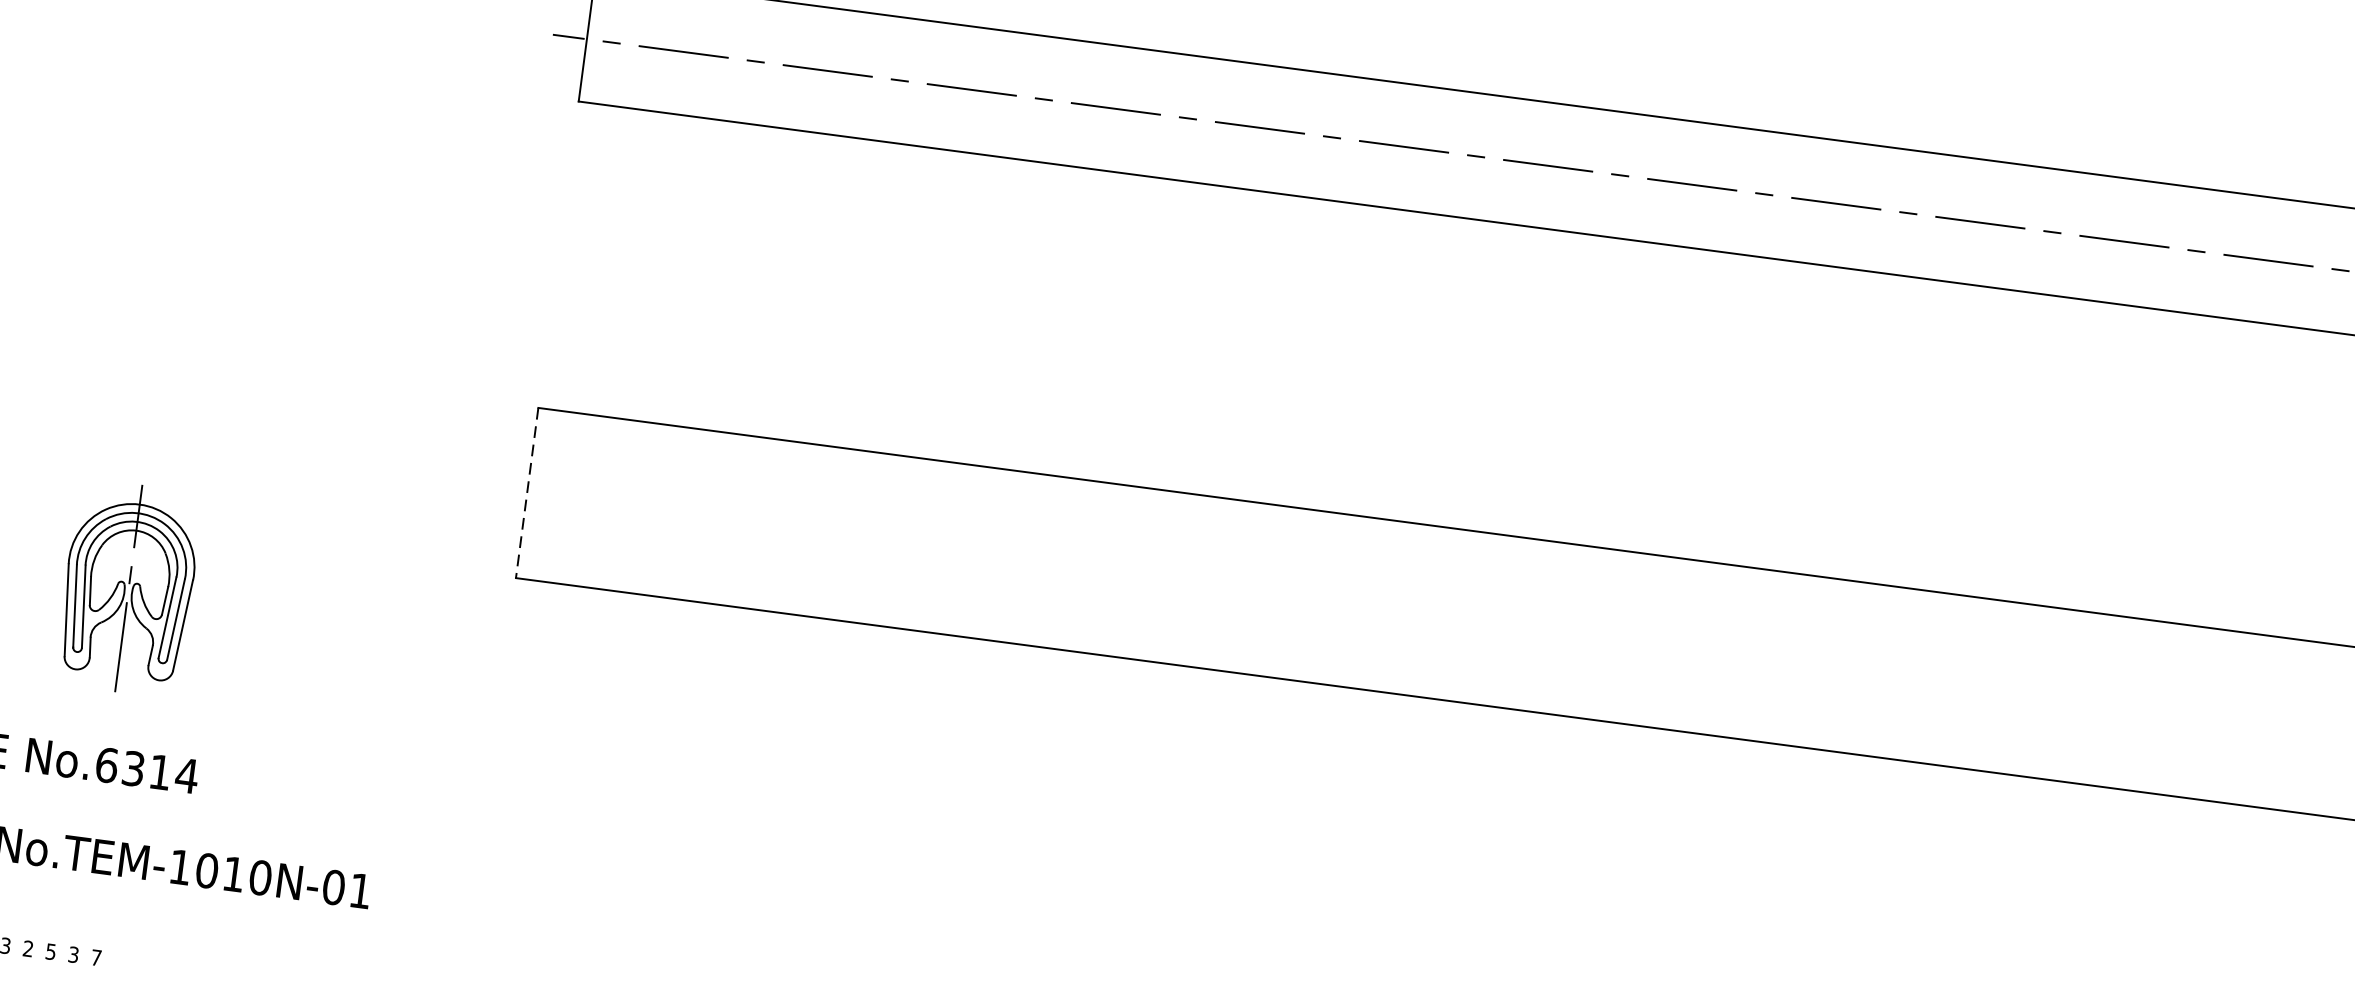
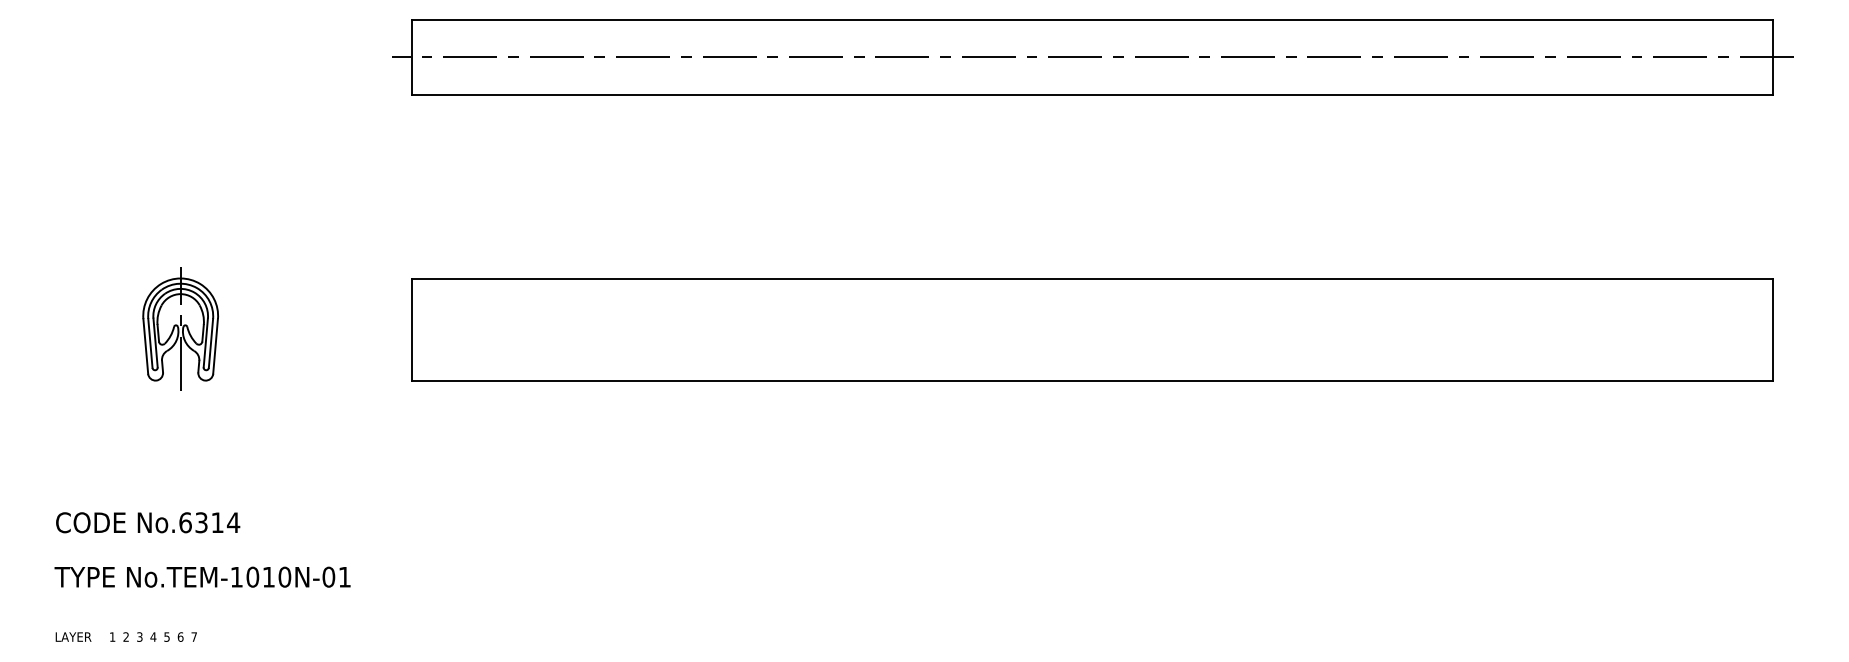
line: (527, 494) -> (412, 330), dashed -> solid
part: (128, 587) -> (180, 328), moved
text: (28, 947) -> (153, 636), 2 -> 4
text: (73, 953) -> (180, 636), 3 -> 6

